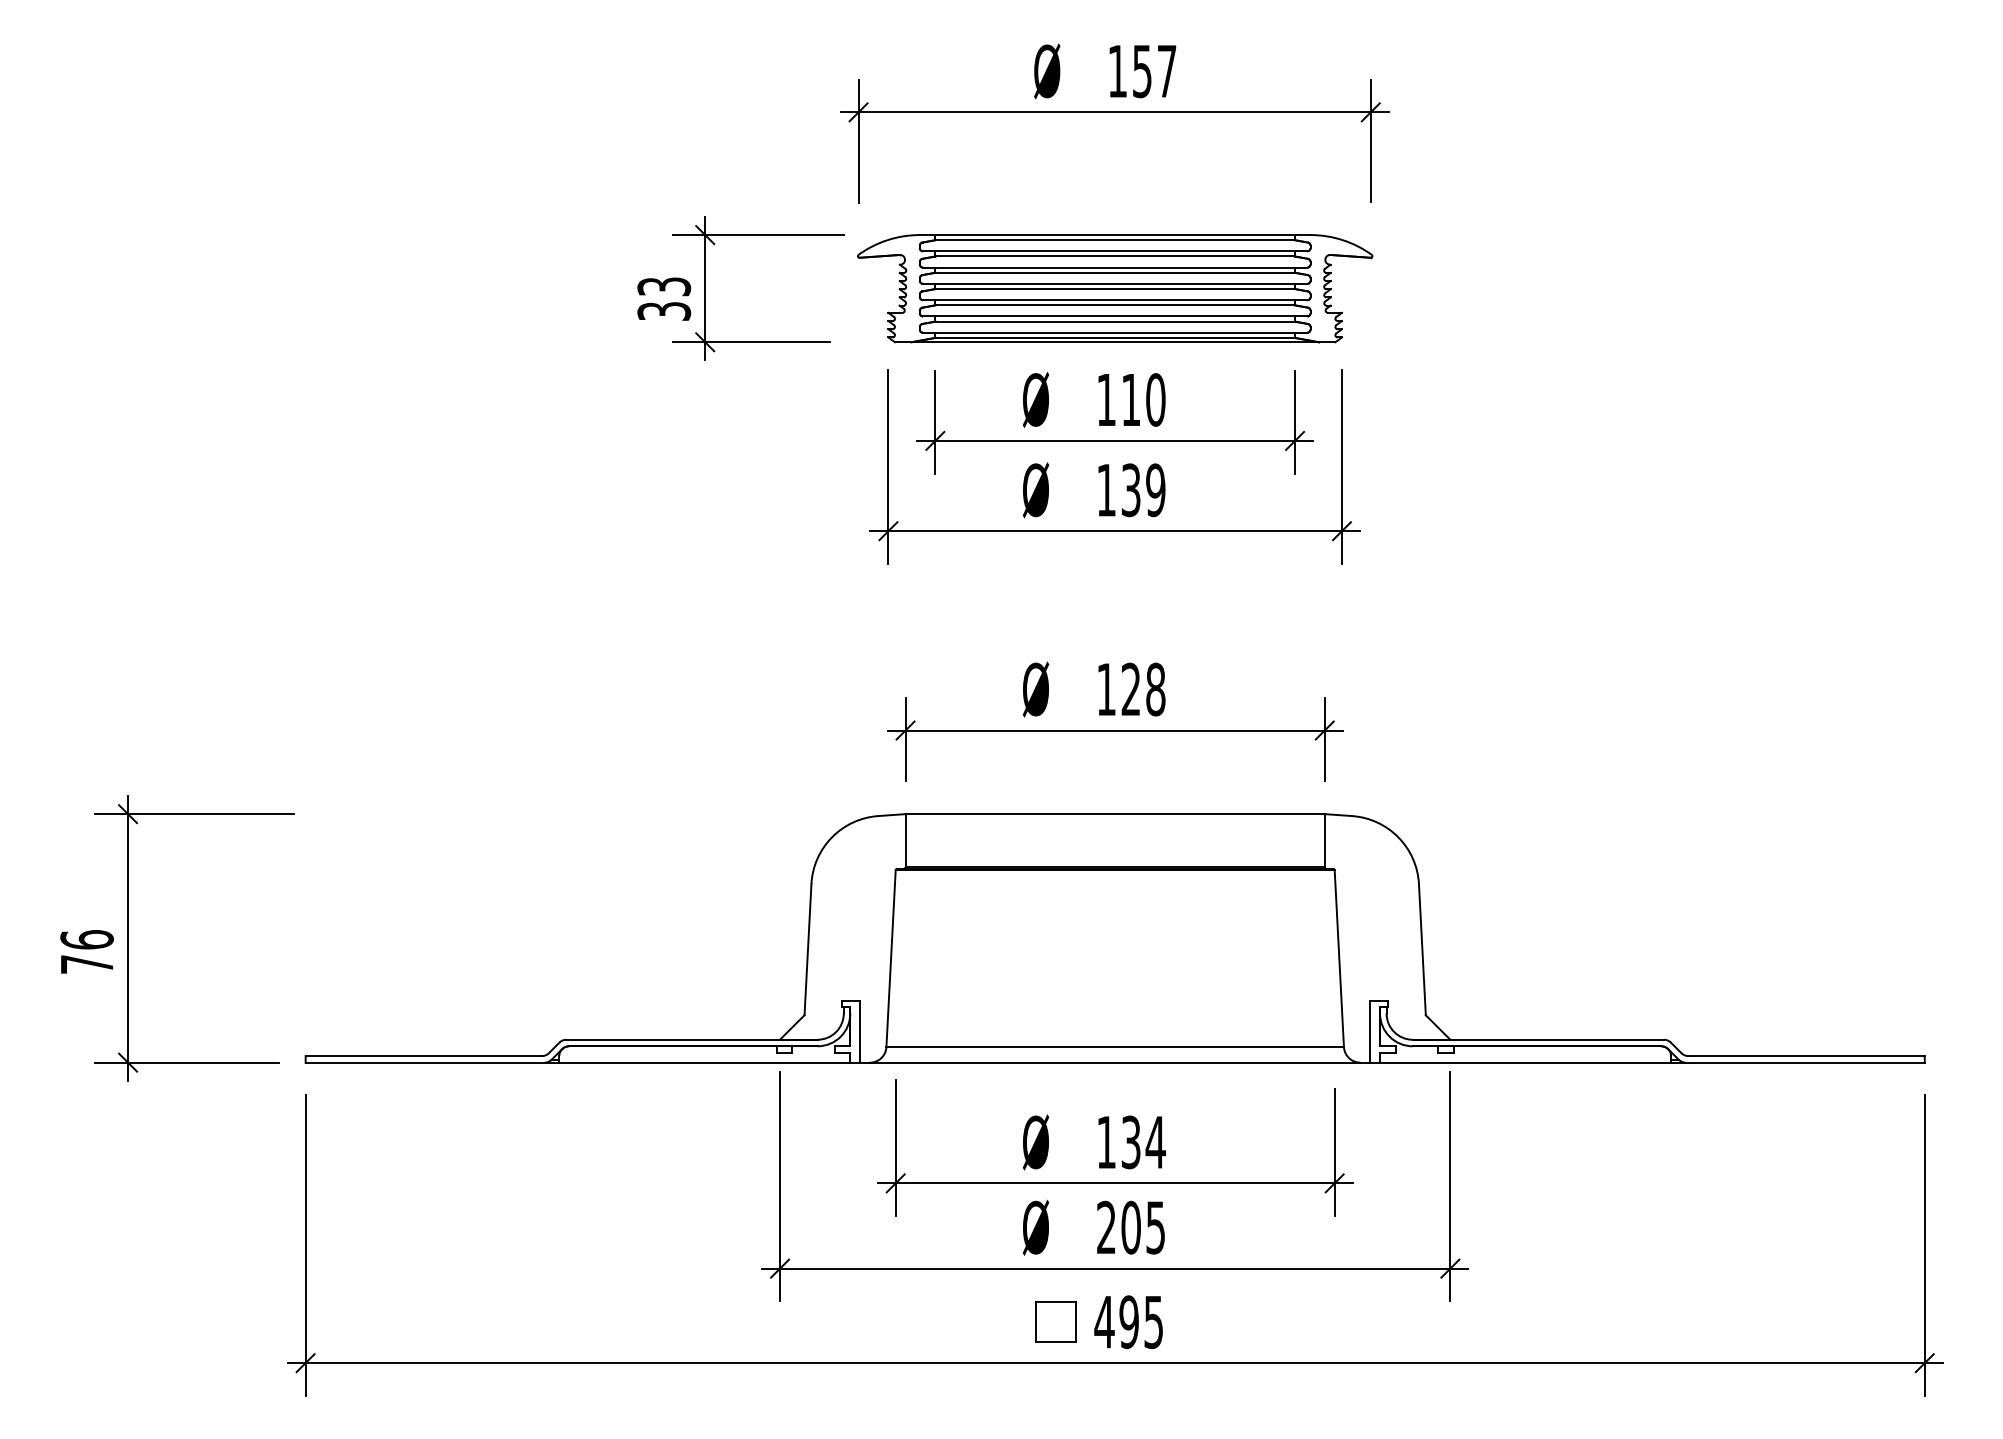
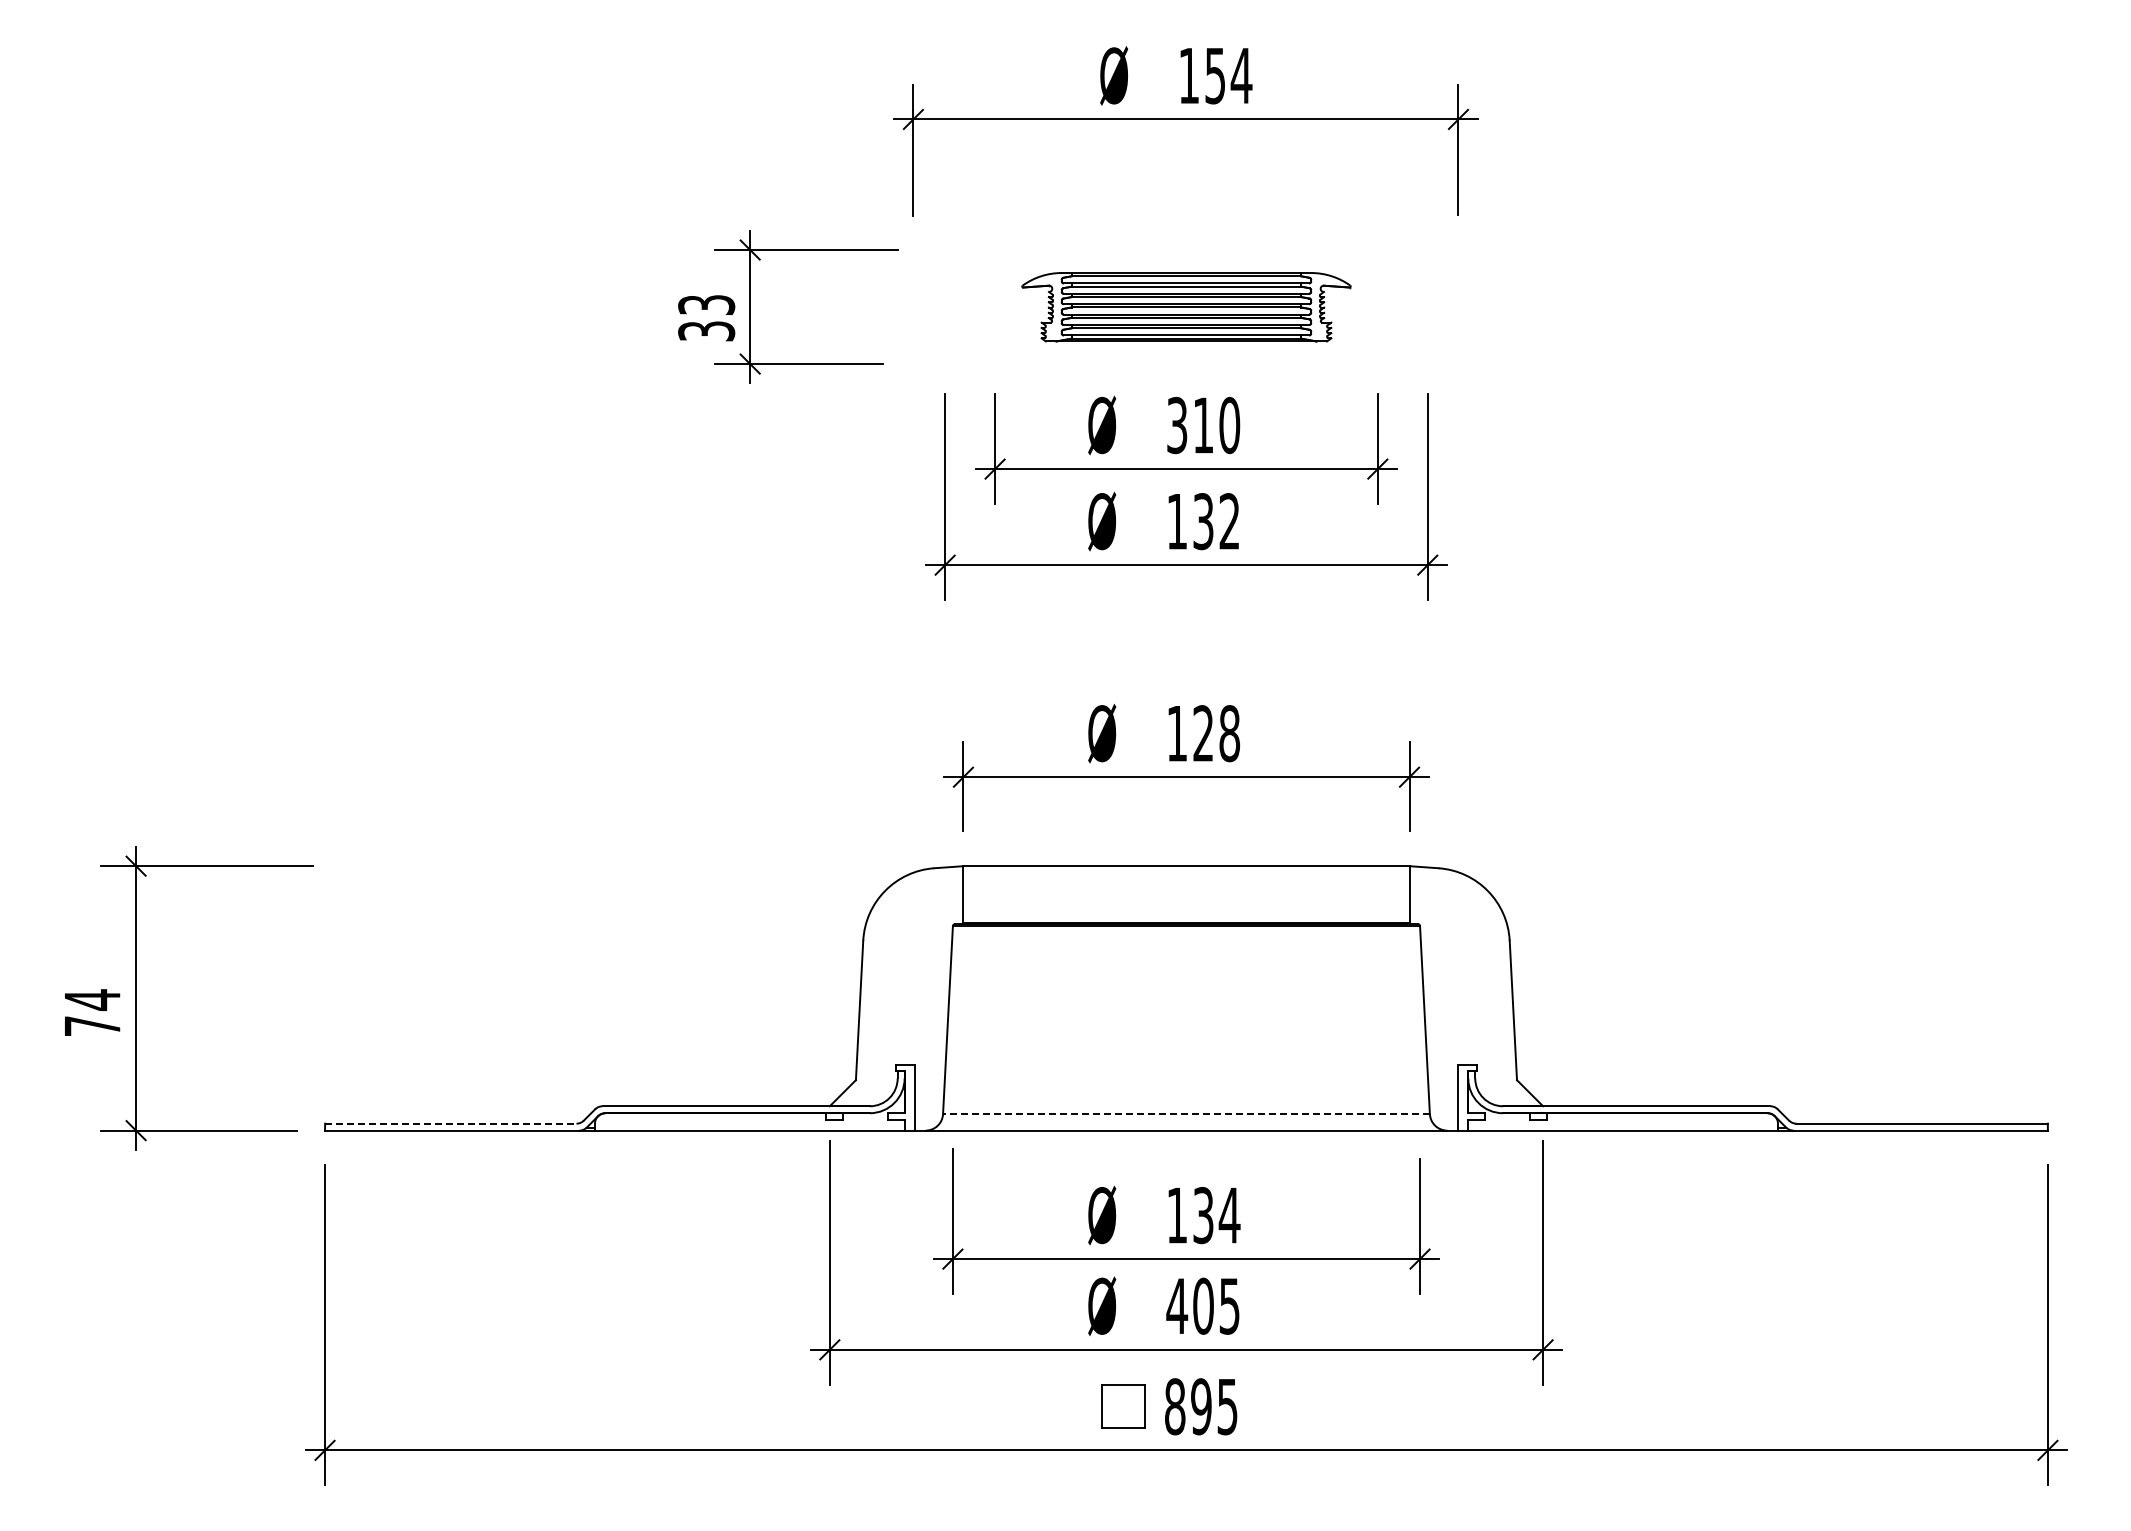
text: (1166, 71) -> (1241, 75), 157 -> 154
part: (1115, 289) -> (1186, 307), size x0.6
text: (1106, 399) -> (1177, 425), 110 -> 310
text: (1155, 490) -> (1229, 521), 139 -> 132
text: (87, 939) -> (92, 999), 76 -> 74
line: (1114, 1047) -> (1185, 1114), solid -> dashed
line: (423, 1055) -> (450, 1123), solid -> dashed
text: (1106, 1226) -> (1177, 1305), 205 -> 405
text: (1103, 1321) -> (1174, 1406), 495 -> 895

